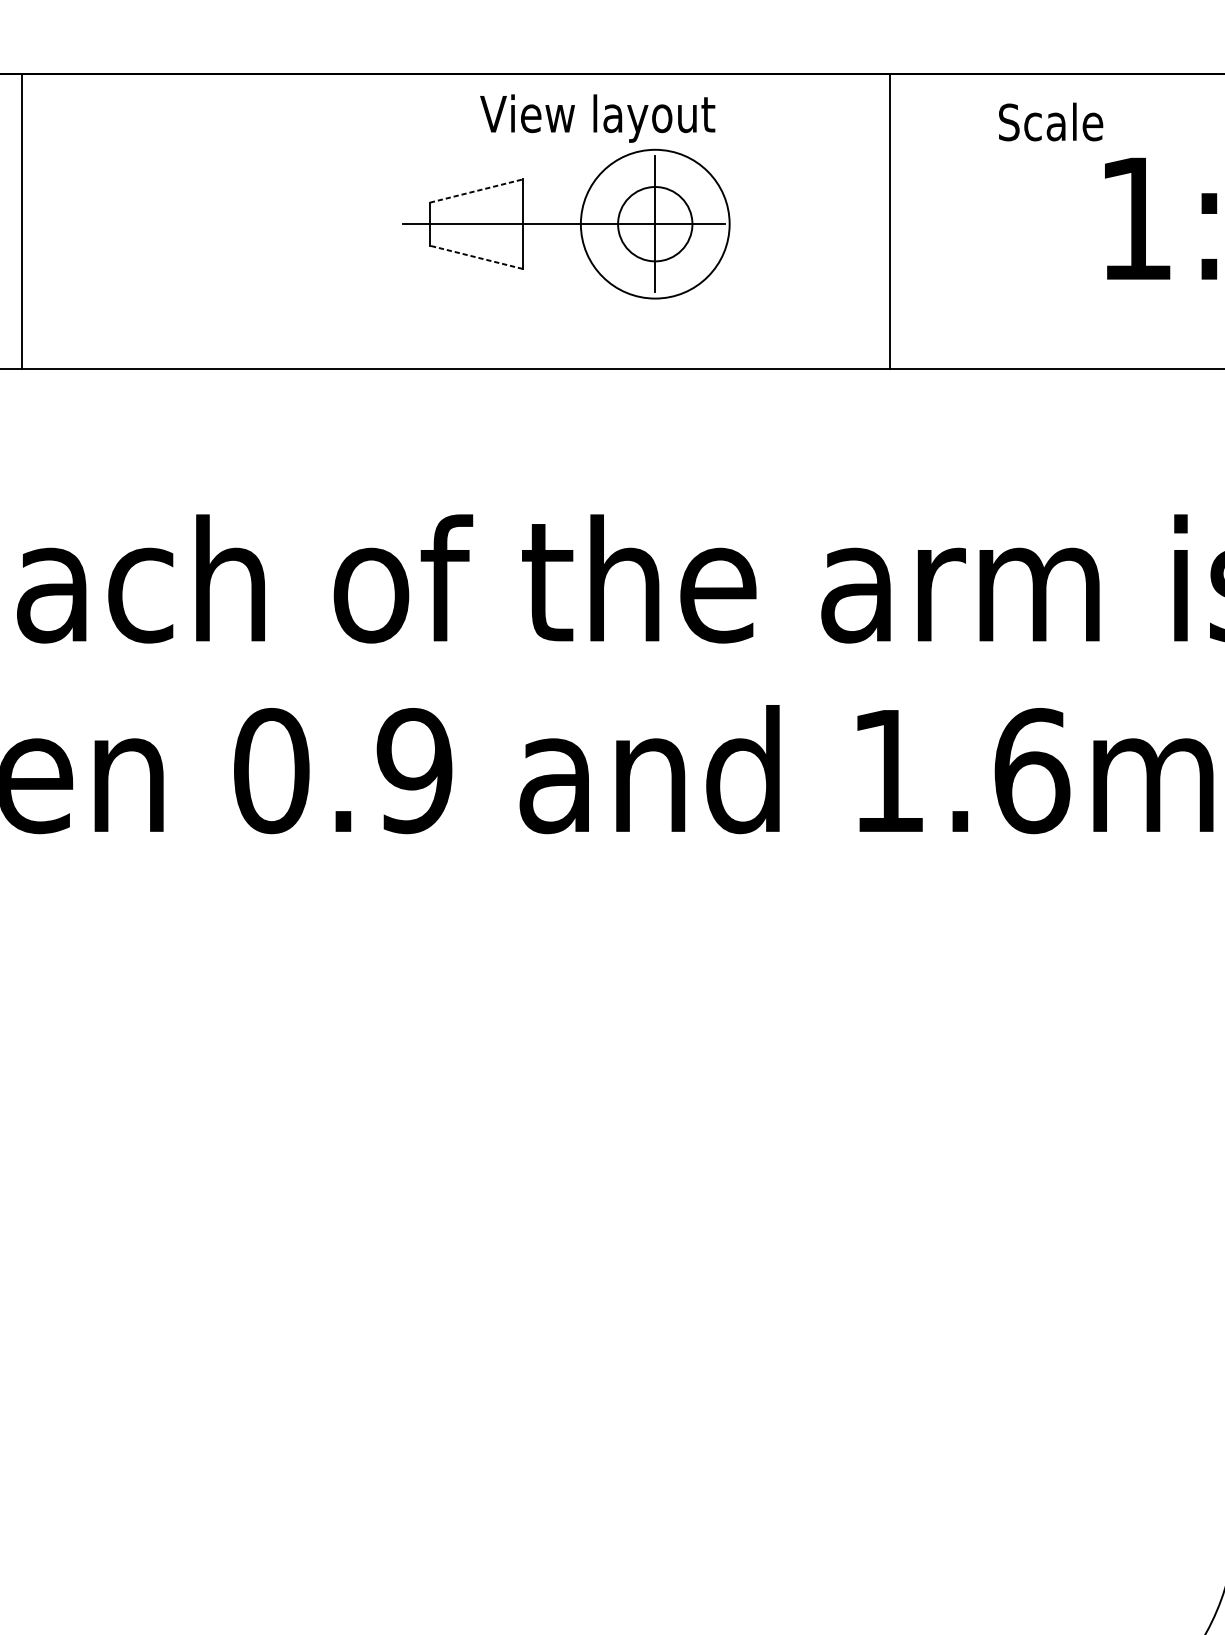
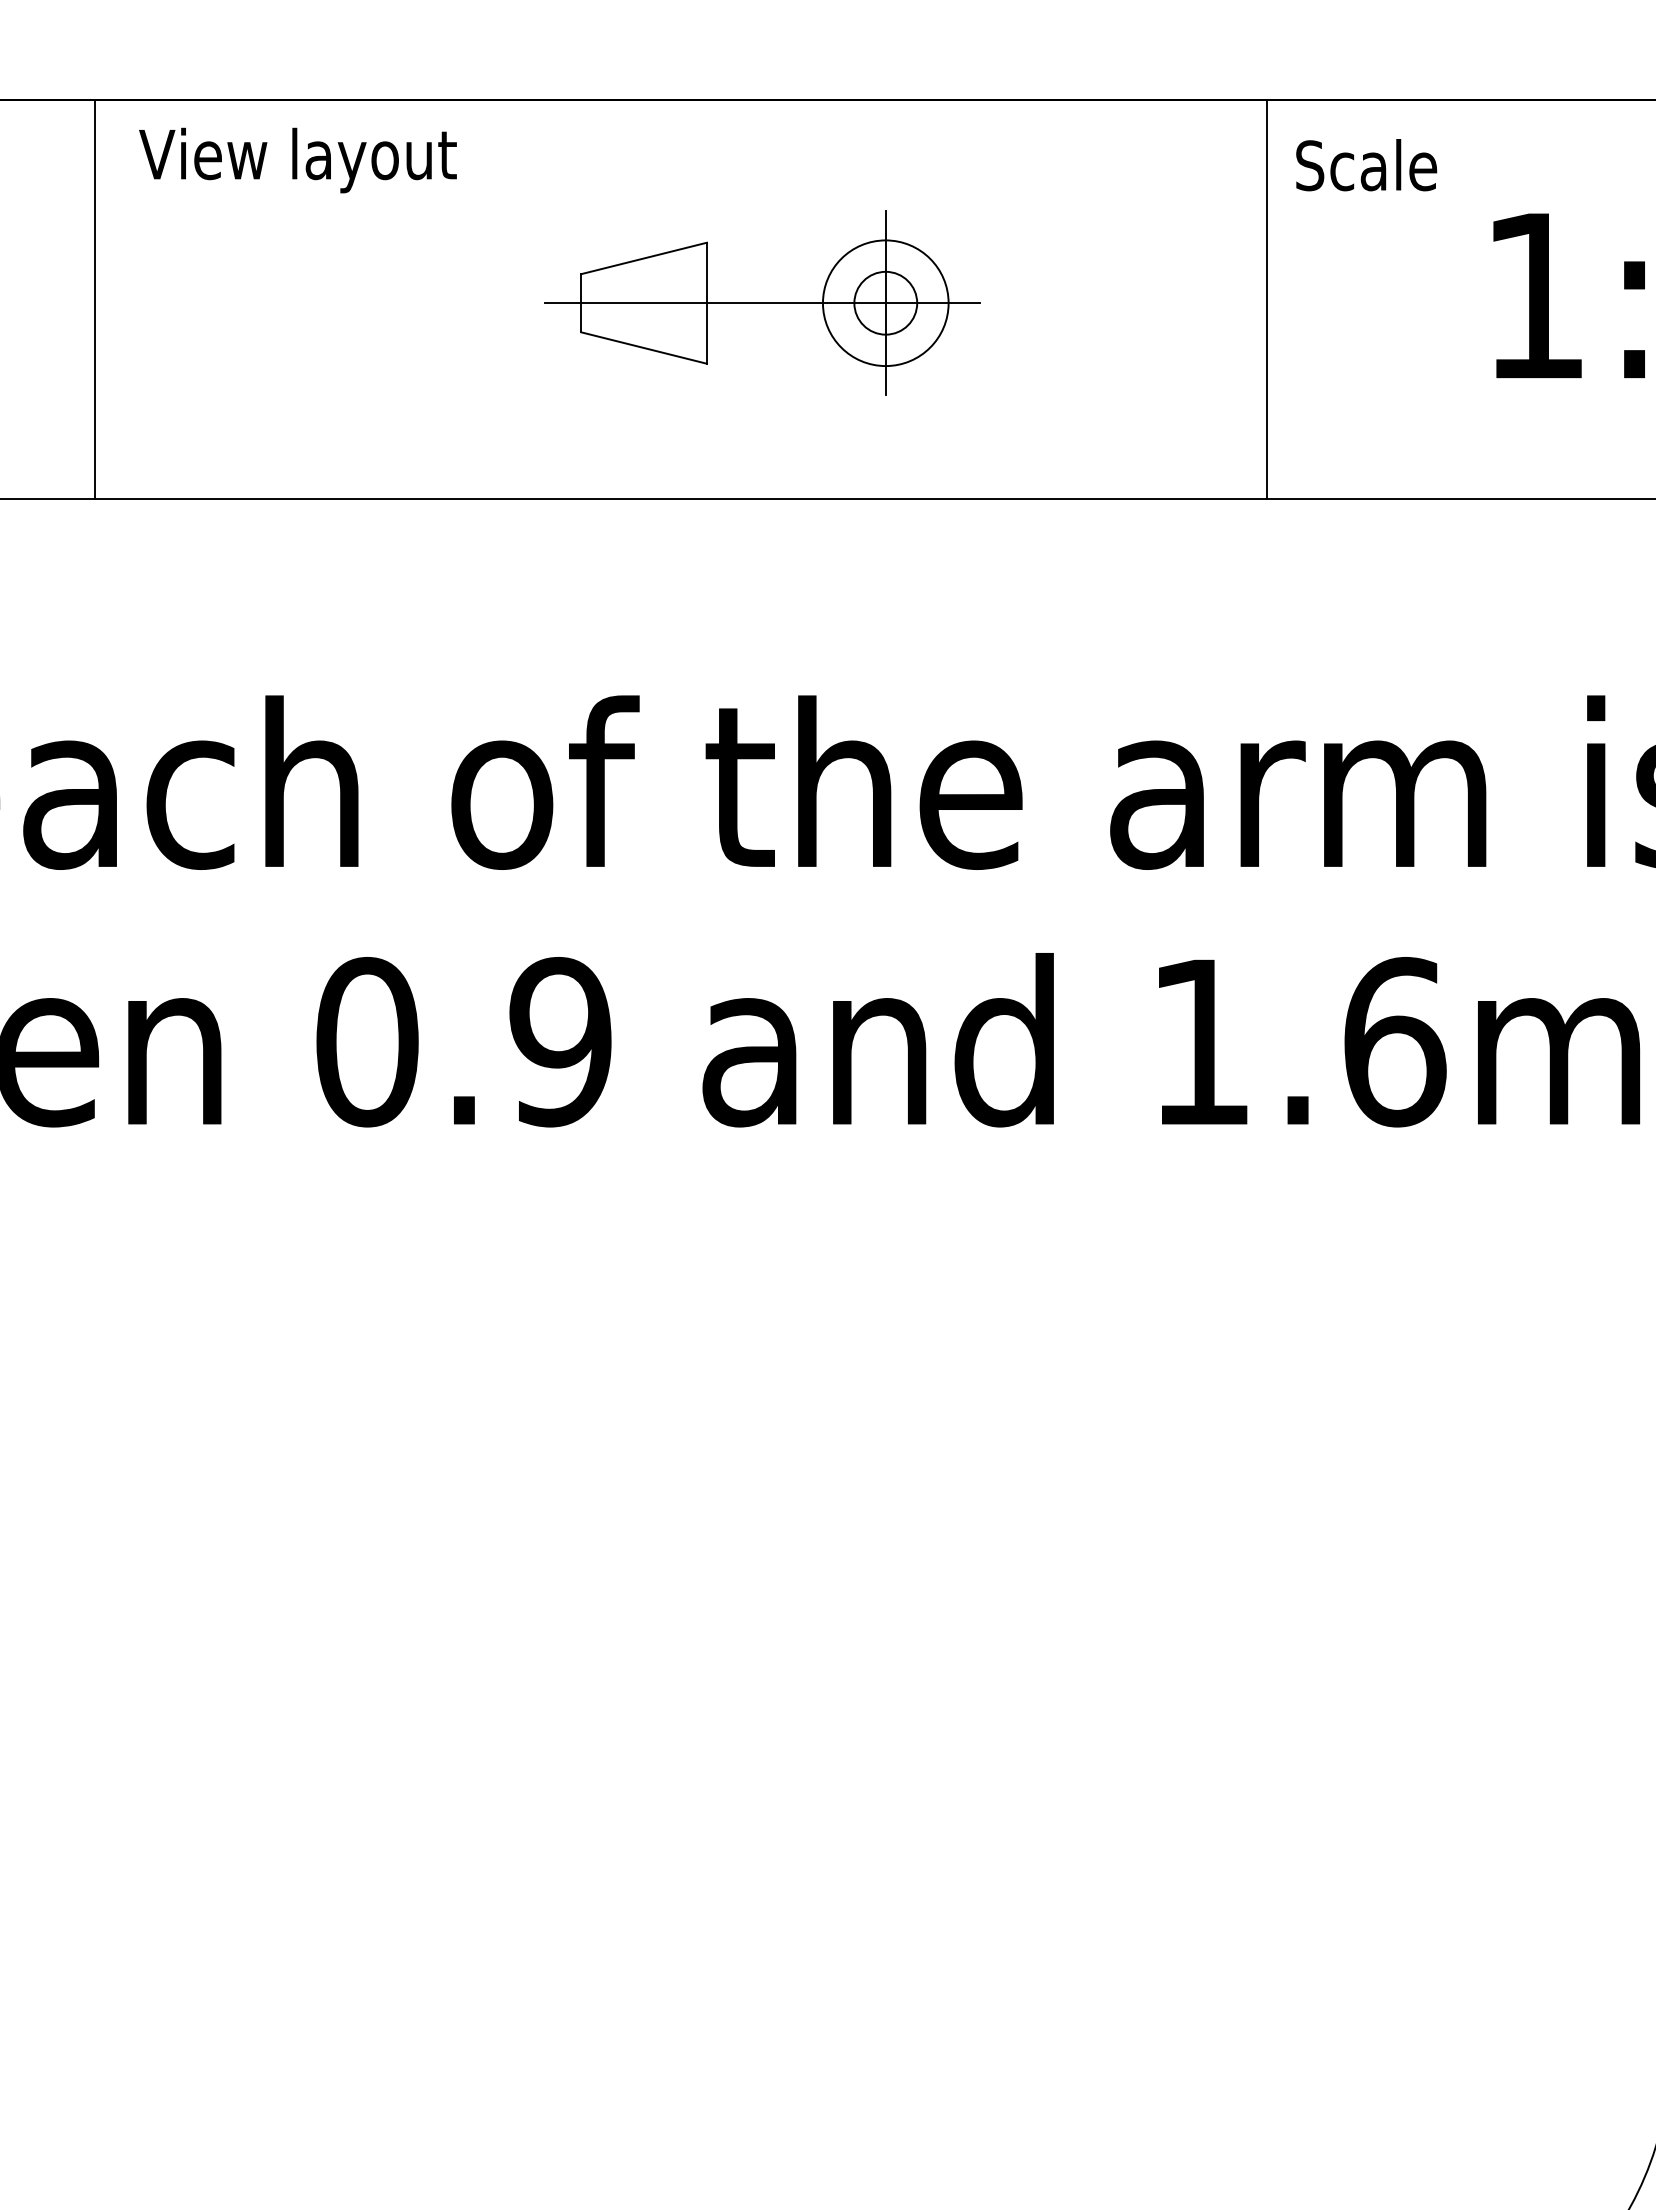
text: (597, 118) -> (297, 160), moved
text: (1050, 122) -> (1366, 165), moved
line: (476, 191) -> (644, 258), dashed -> solid
line: (21, 221) -> (94, 299), moved
line: (890, 221) -> (1267, 299), moved
circle: (655, 223) -> (885, 302), size x0.62
circle: (655, 224) -> (885, 303), size x0.62
line: (476, 257) -> (644, 348), dashed -> solid

